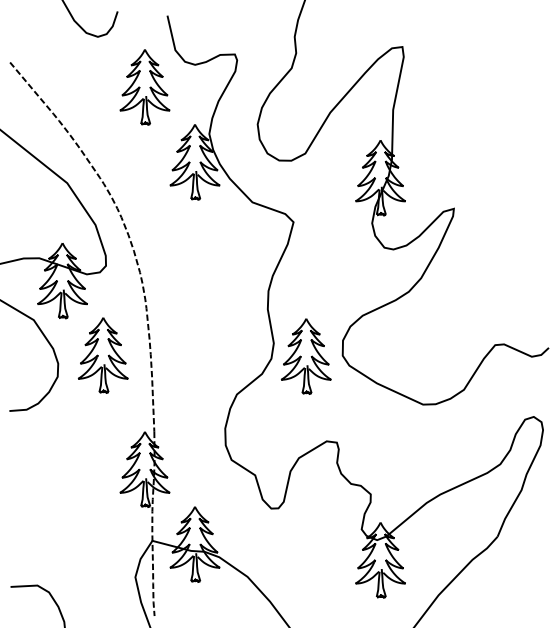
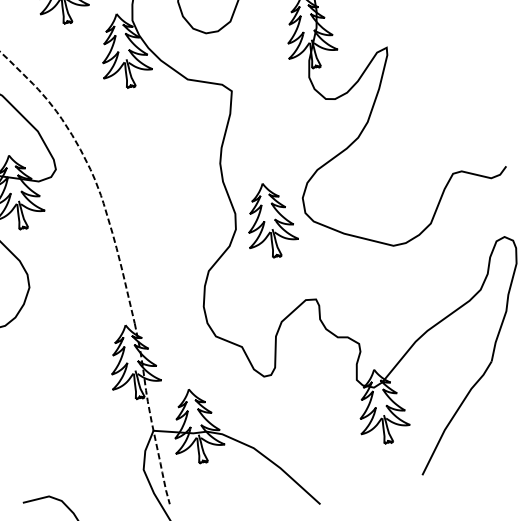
part: (102, 355) -> (69, 258), removed

